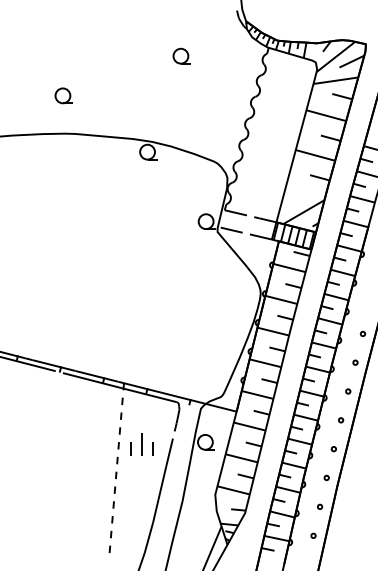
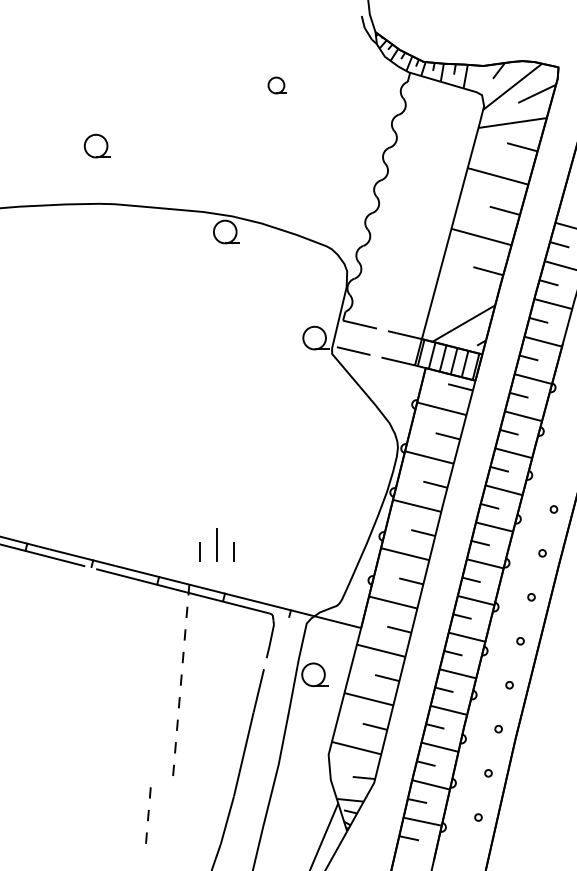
part: (181, 55) -> (277, 84), size x0.7
part: (141, 444) -> (216, 545), moved
part: (110, 534) -> (147, 815), moved

